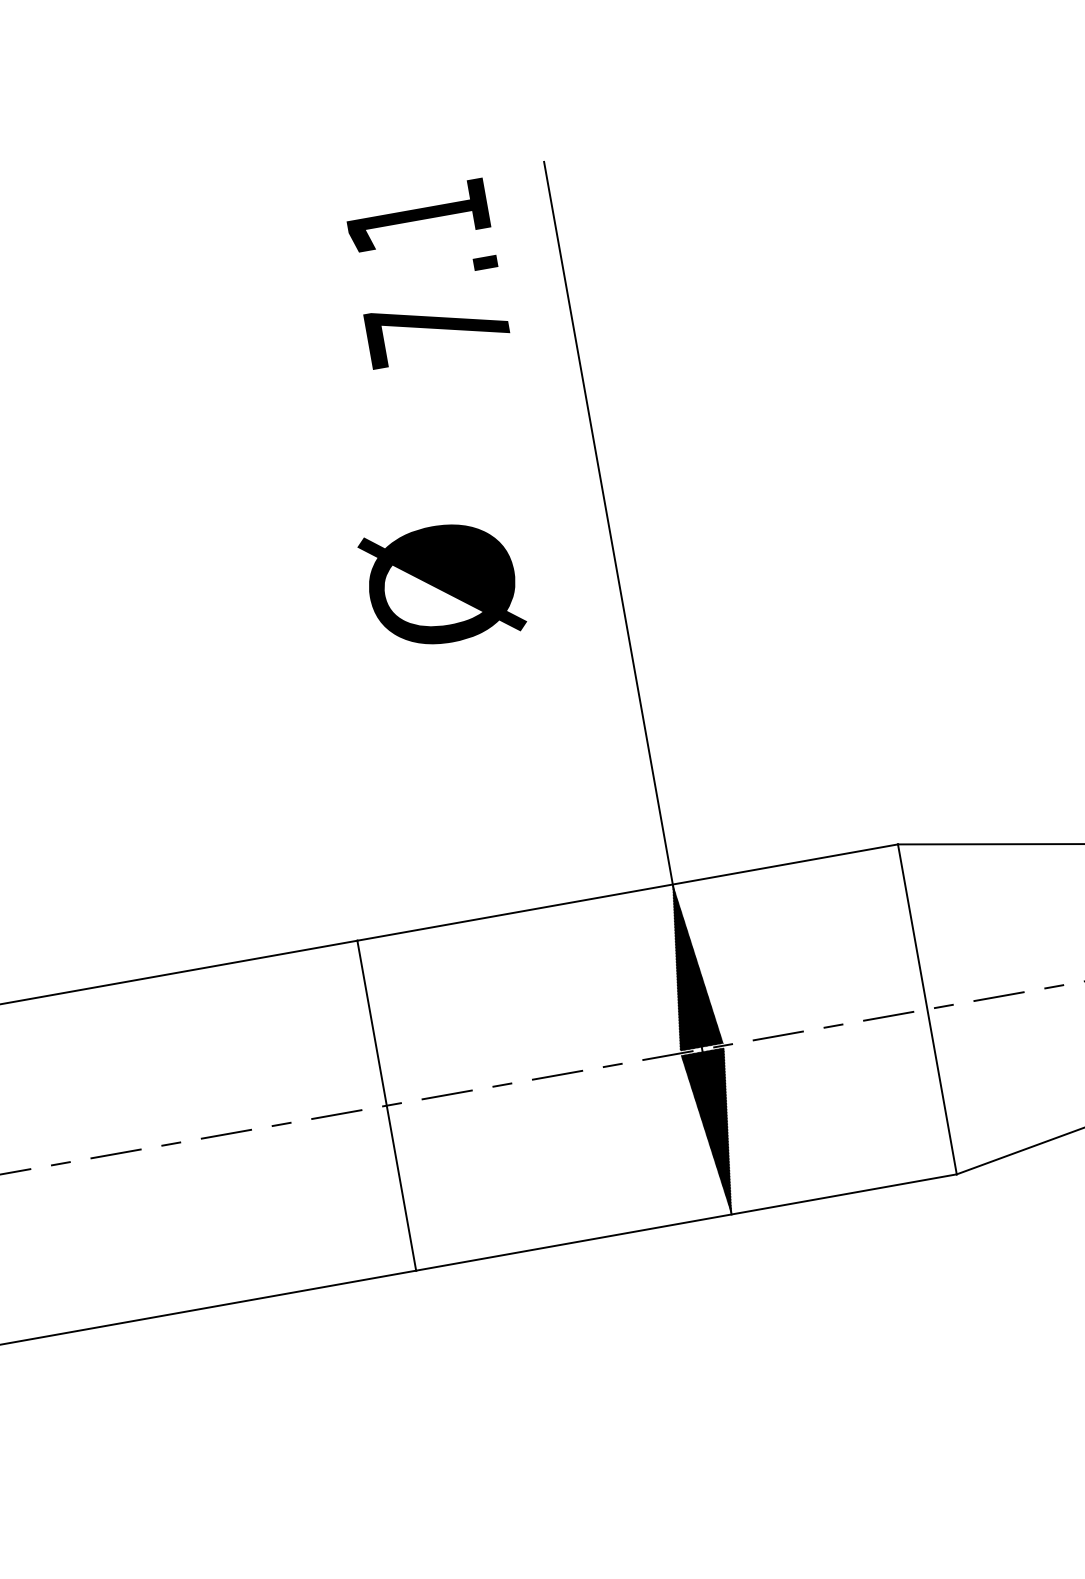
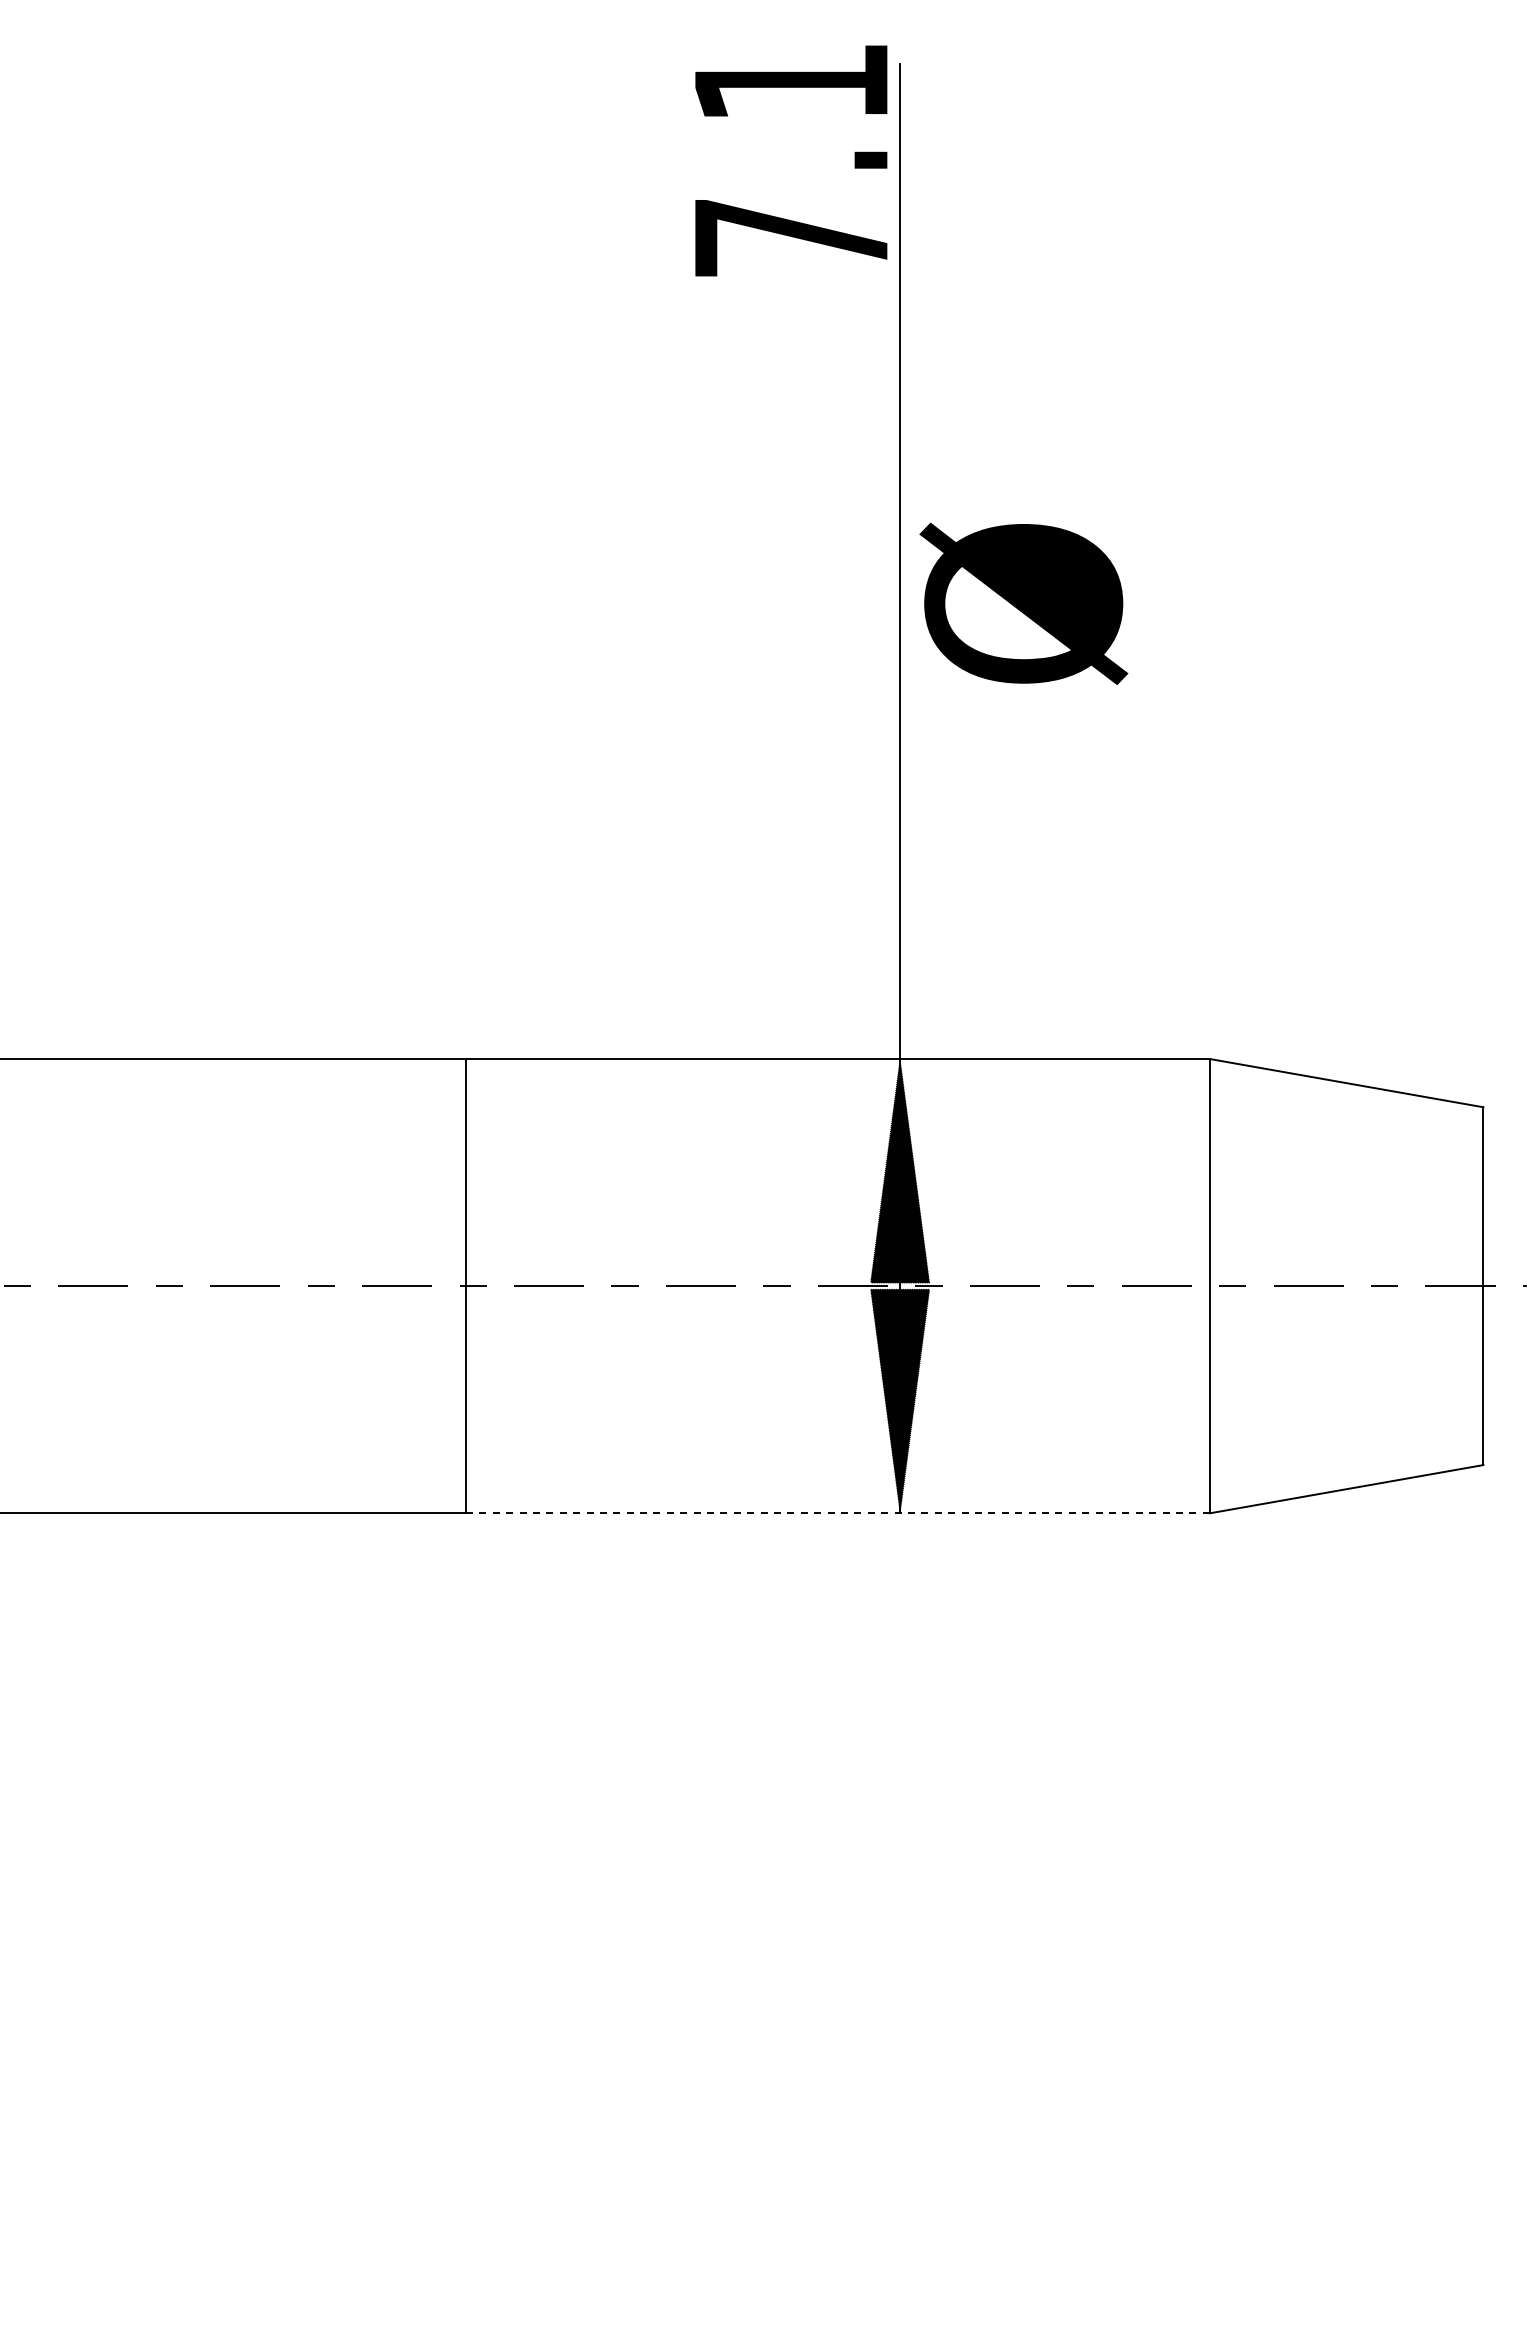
text: (427, 273) -> (791, 160), moved
text: (441, 584) -> (1023, 603), moved
line: (686, 1222) -> (838, 1513), solid -> dashed

